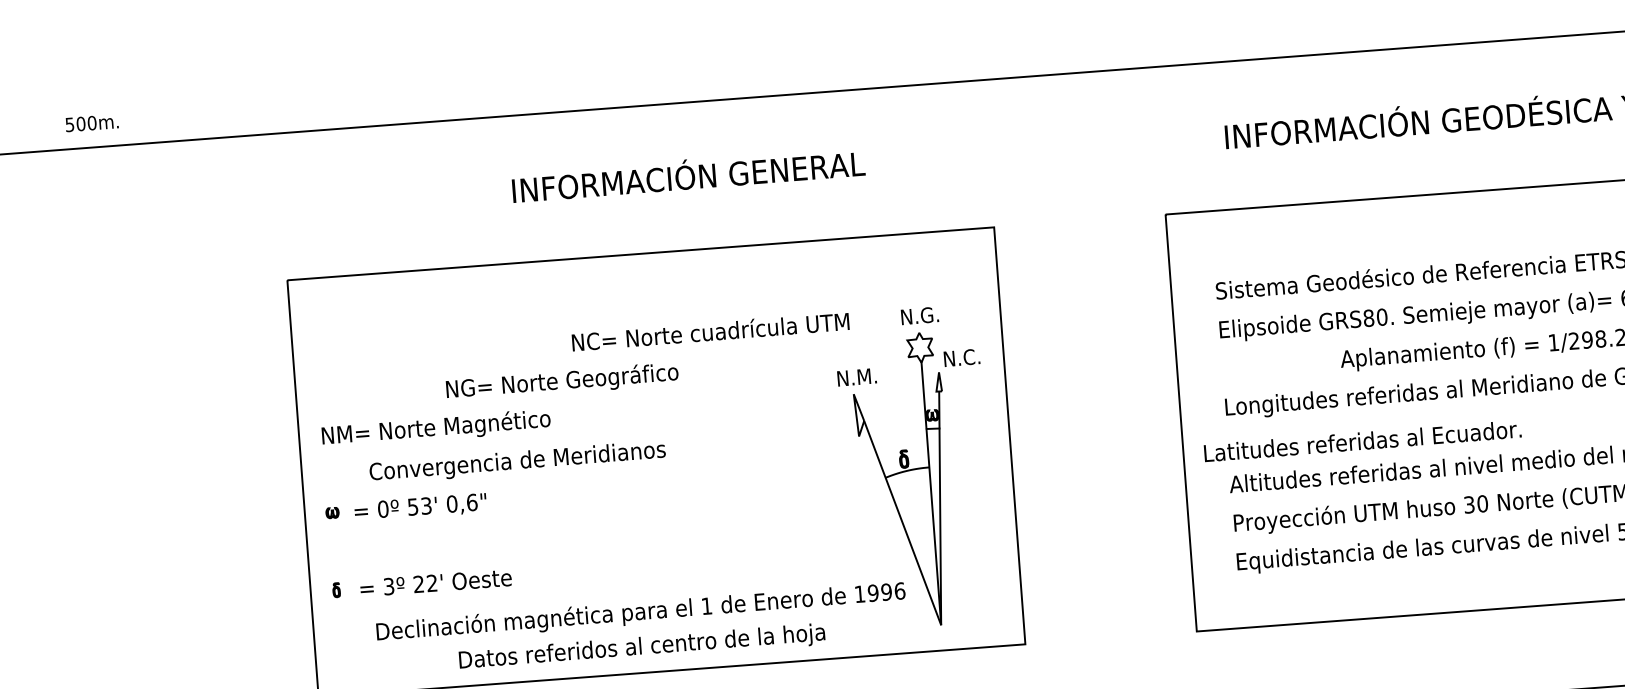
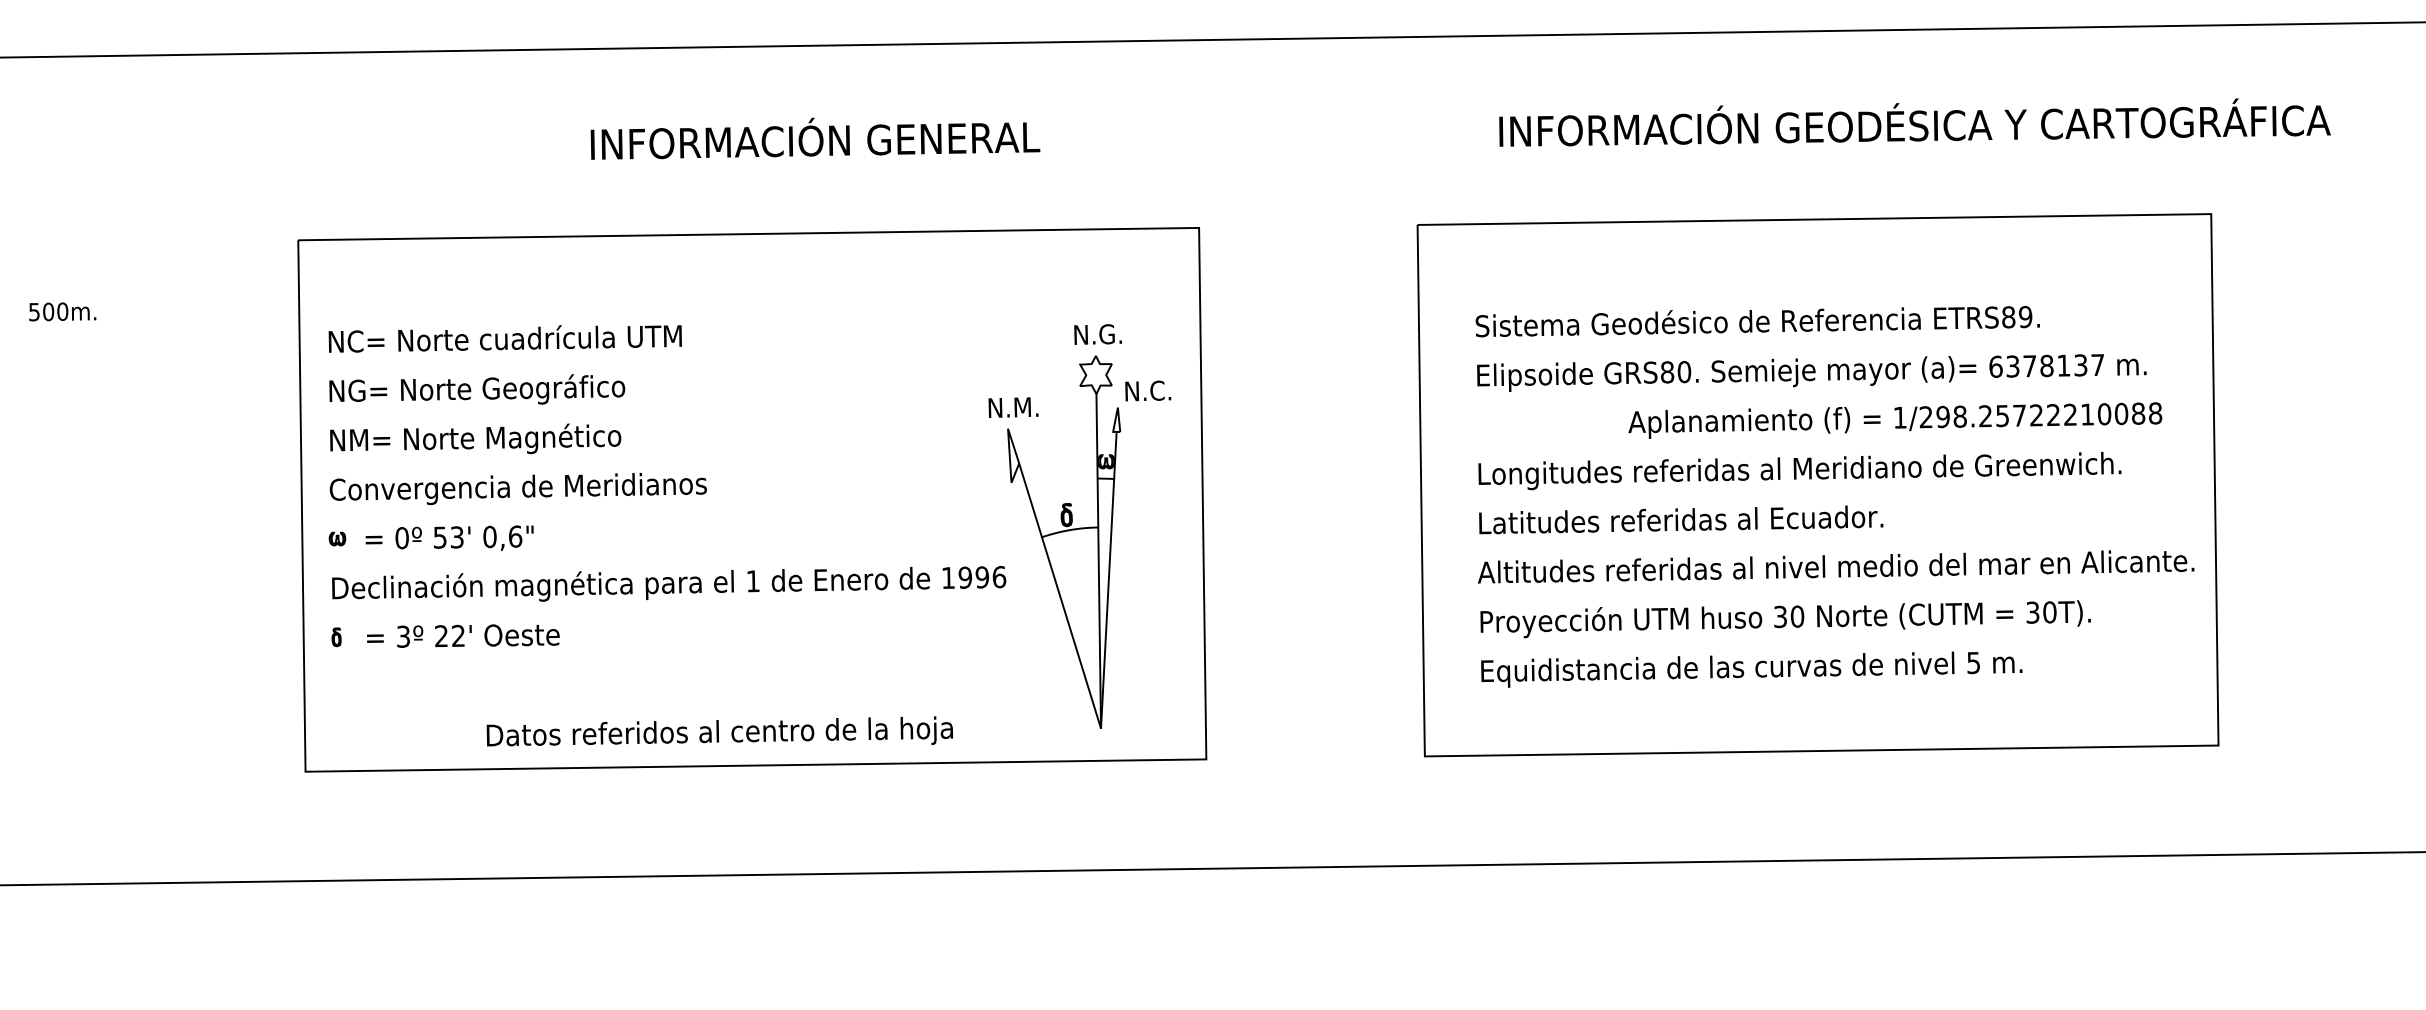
text: (91, 122) -> (62, 311), moved
text: (710, 331) -> (504, 338), moved
text: (562, 381) -> (477, 389), moved
text: (1362, 440) -> (1681, 519), moved
text: (517, 462) -> (517, 489), moved
text: (641, 611) -> (669, 583), moved

